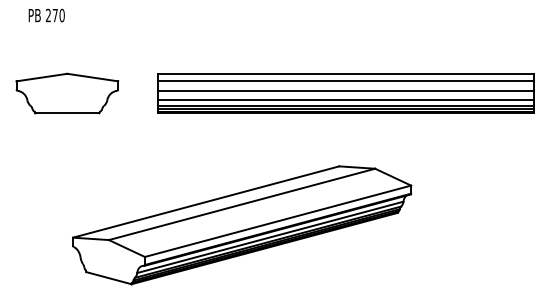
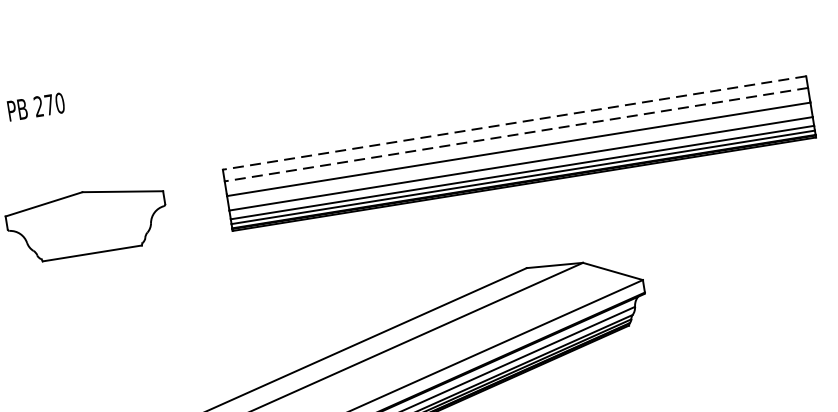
line: (345, 73) -> (513, 122), solid -> dashed
line: (345, 81) -> (515, 135), solid -> dashed

